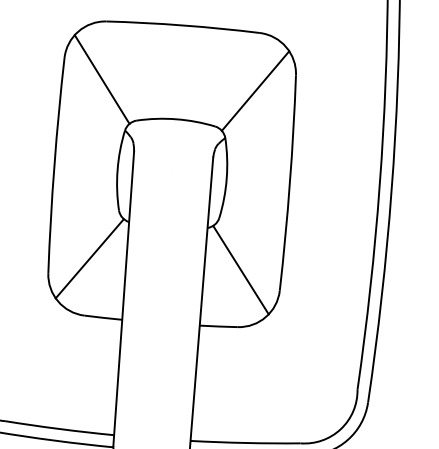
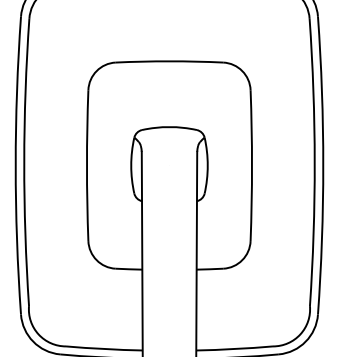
line: (101, 78) -> (115, 102), removed
line: (254, 89) -> (222, 102), removed
line: (89, 258) -> (116, 228), removed
line: (241, 269) -> (222, 228), removed

